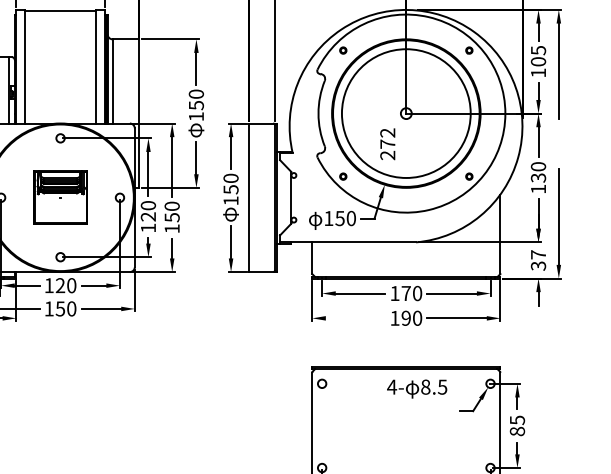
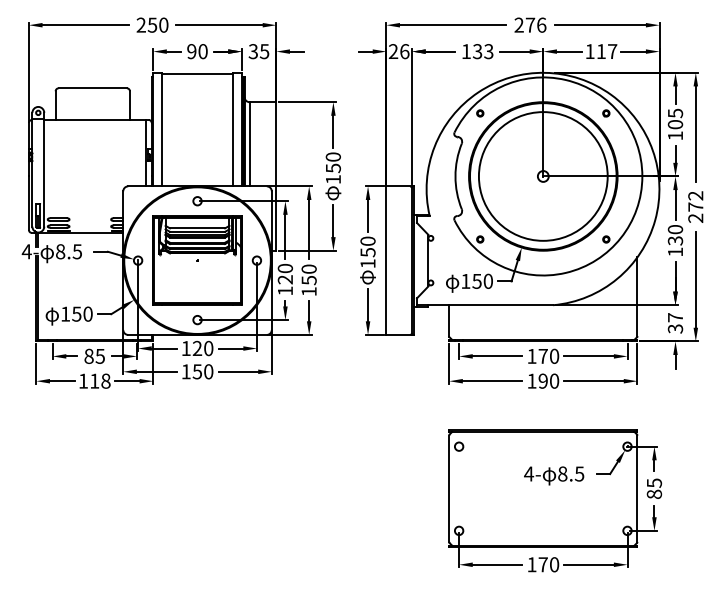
text: (387, 143) -> (695, 206), moved
part: (60, 197) -> (197, 260), size x1.67
line: (355, 318) -> (492, 381), added
text: (417, 388) -> (554, 475), moved

